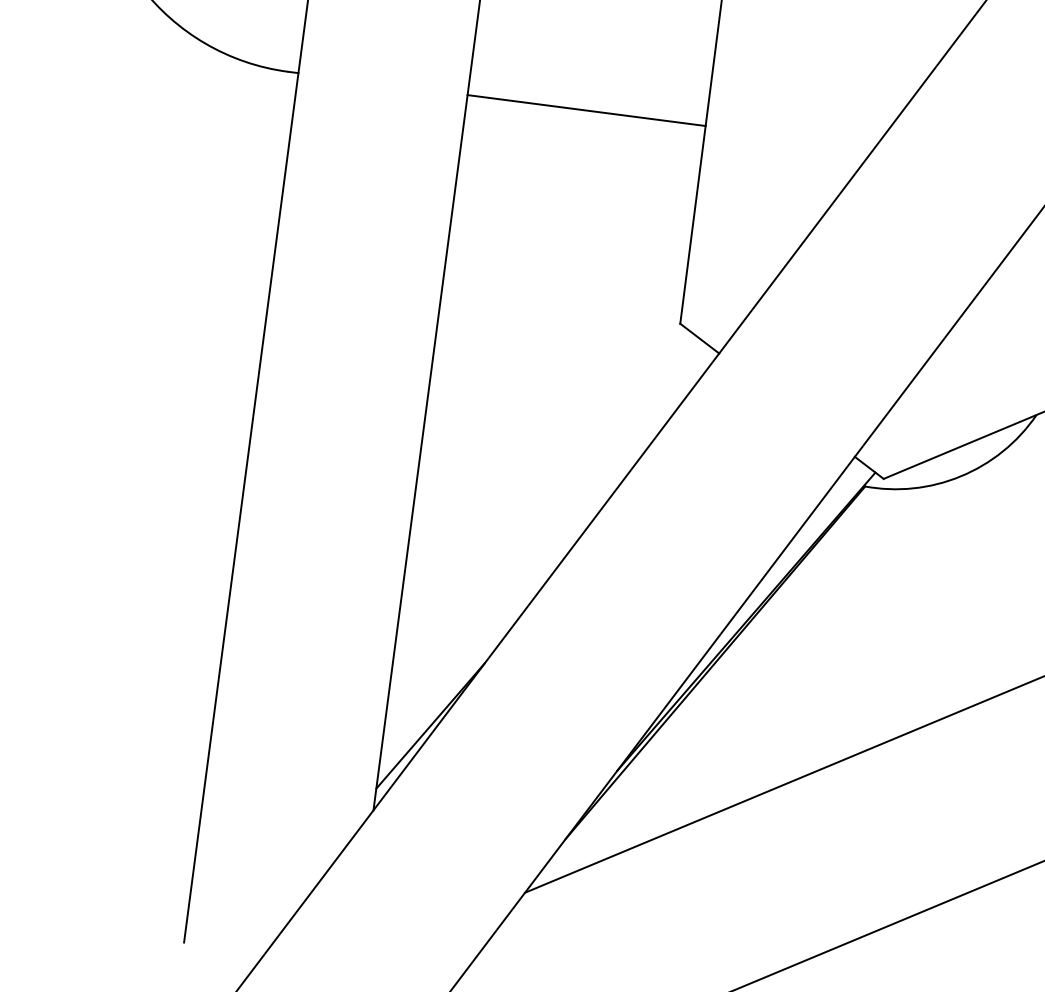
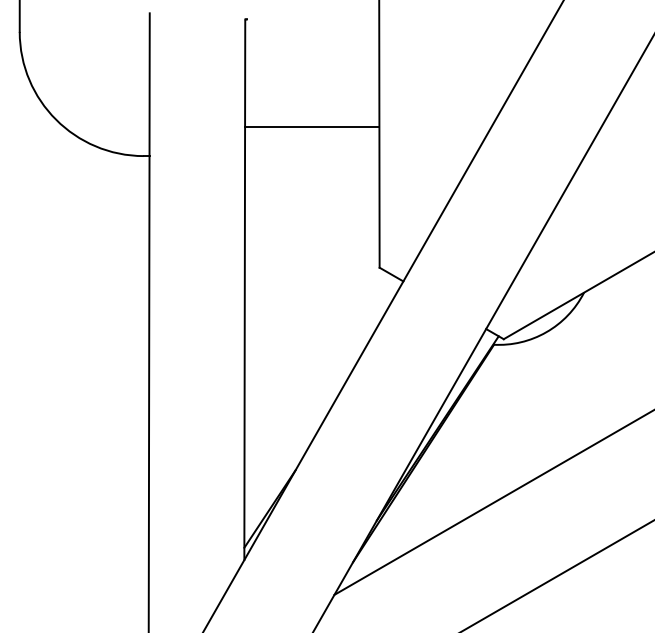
line: (586, 111) -> (312, 127), moved

